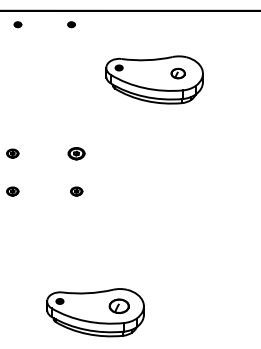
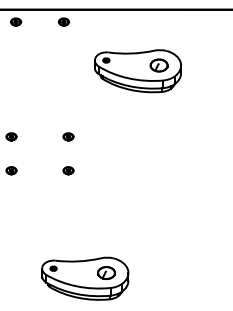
part: (17, 24) -> (15, 21), size x1.67
part: (71, 24) -> (63, 21), size x1.67
part: (177, 73) -> (158, 65), size x1.43
part: (76, 153) -> (68, 136), size x0.71

